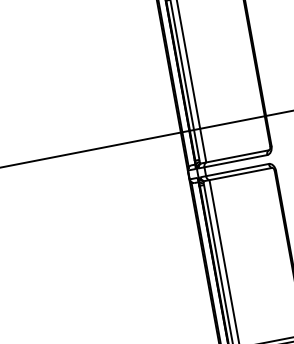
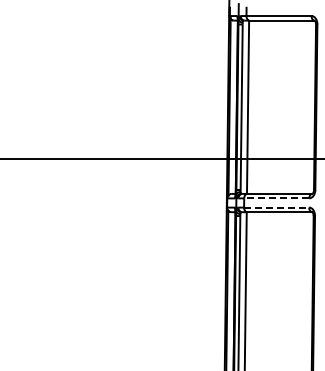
line: (235, 161) -> (276, 198), solid -> dashed
line: (237, 170) -> (276, 207), solid -> dashed

